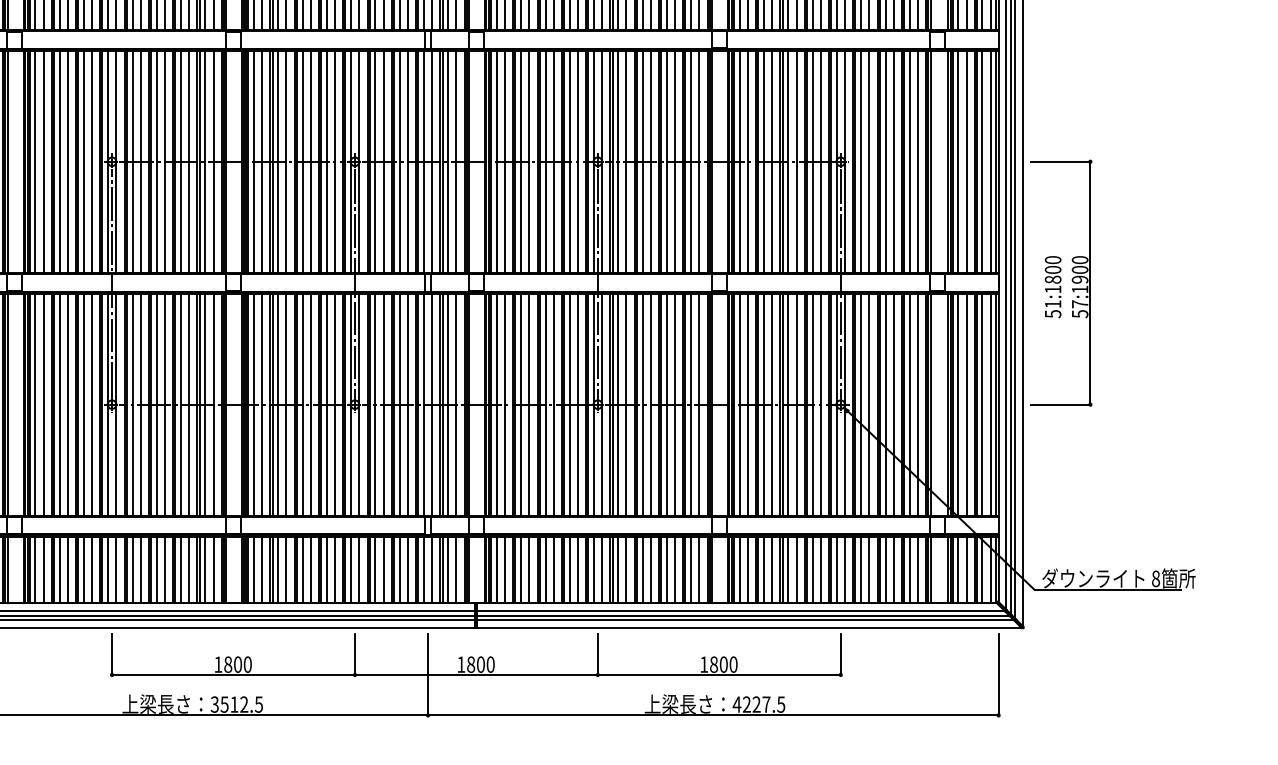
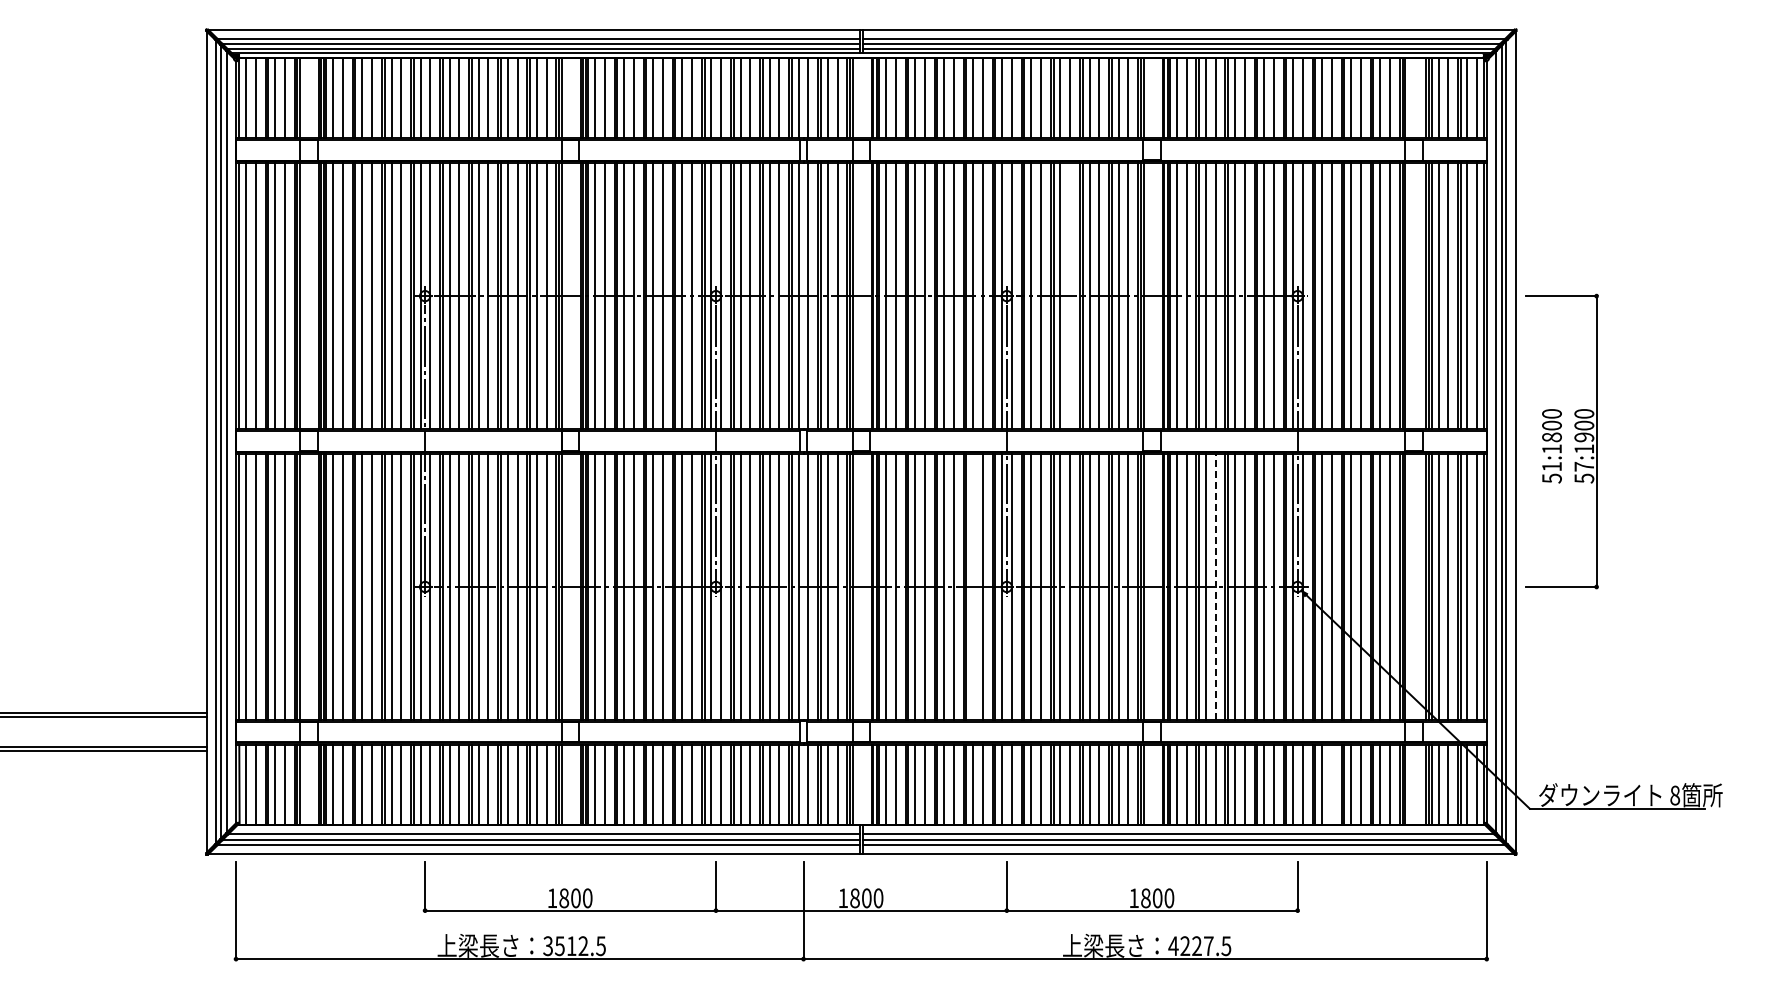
line: (651, 161) -> (1070, 295), removed
line: (570, 404) -> (973, 586), removed
line: (772, 404) -> (1215, 586), solid -> dashed
line: (868, 569) -> (1331, 784), removed

